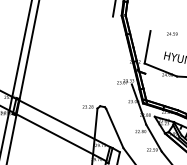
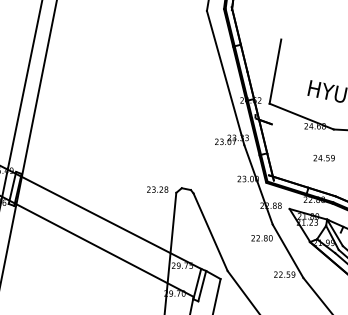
text: (172, 33) -> (324, 157), moved
line: (121, 50) -> (223, 78), added

